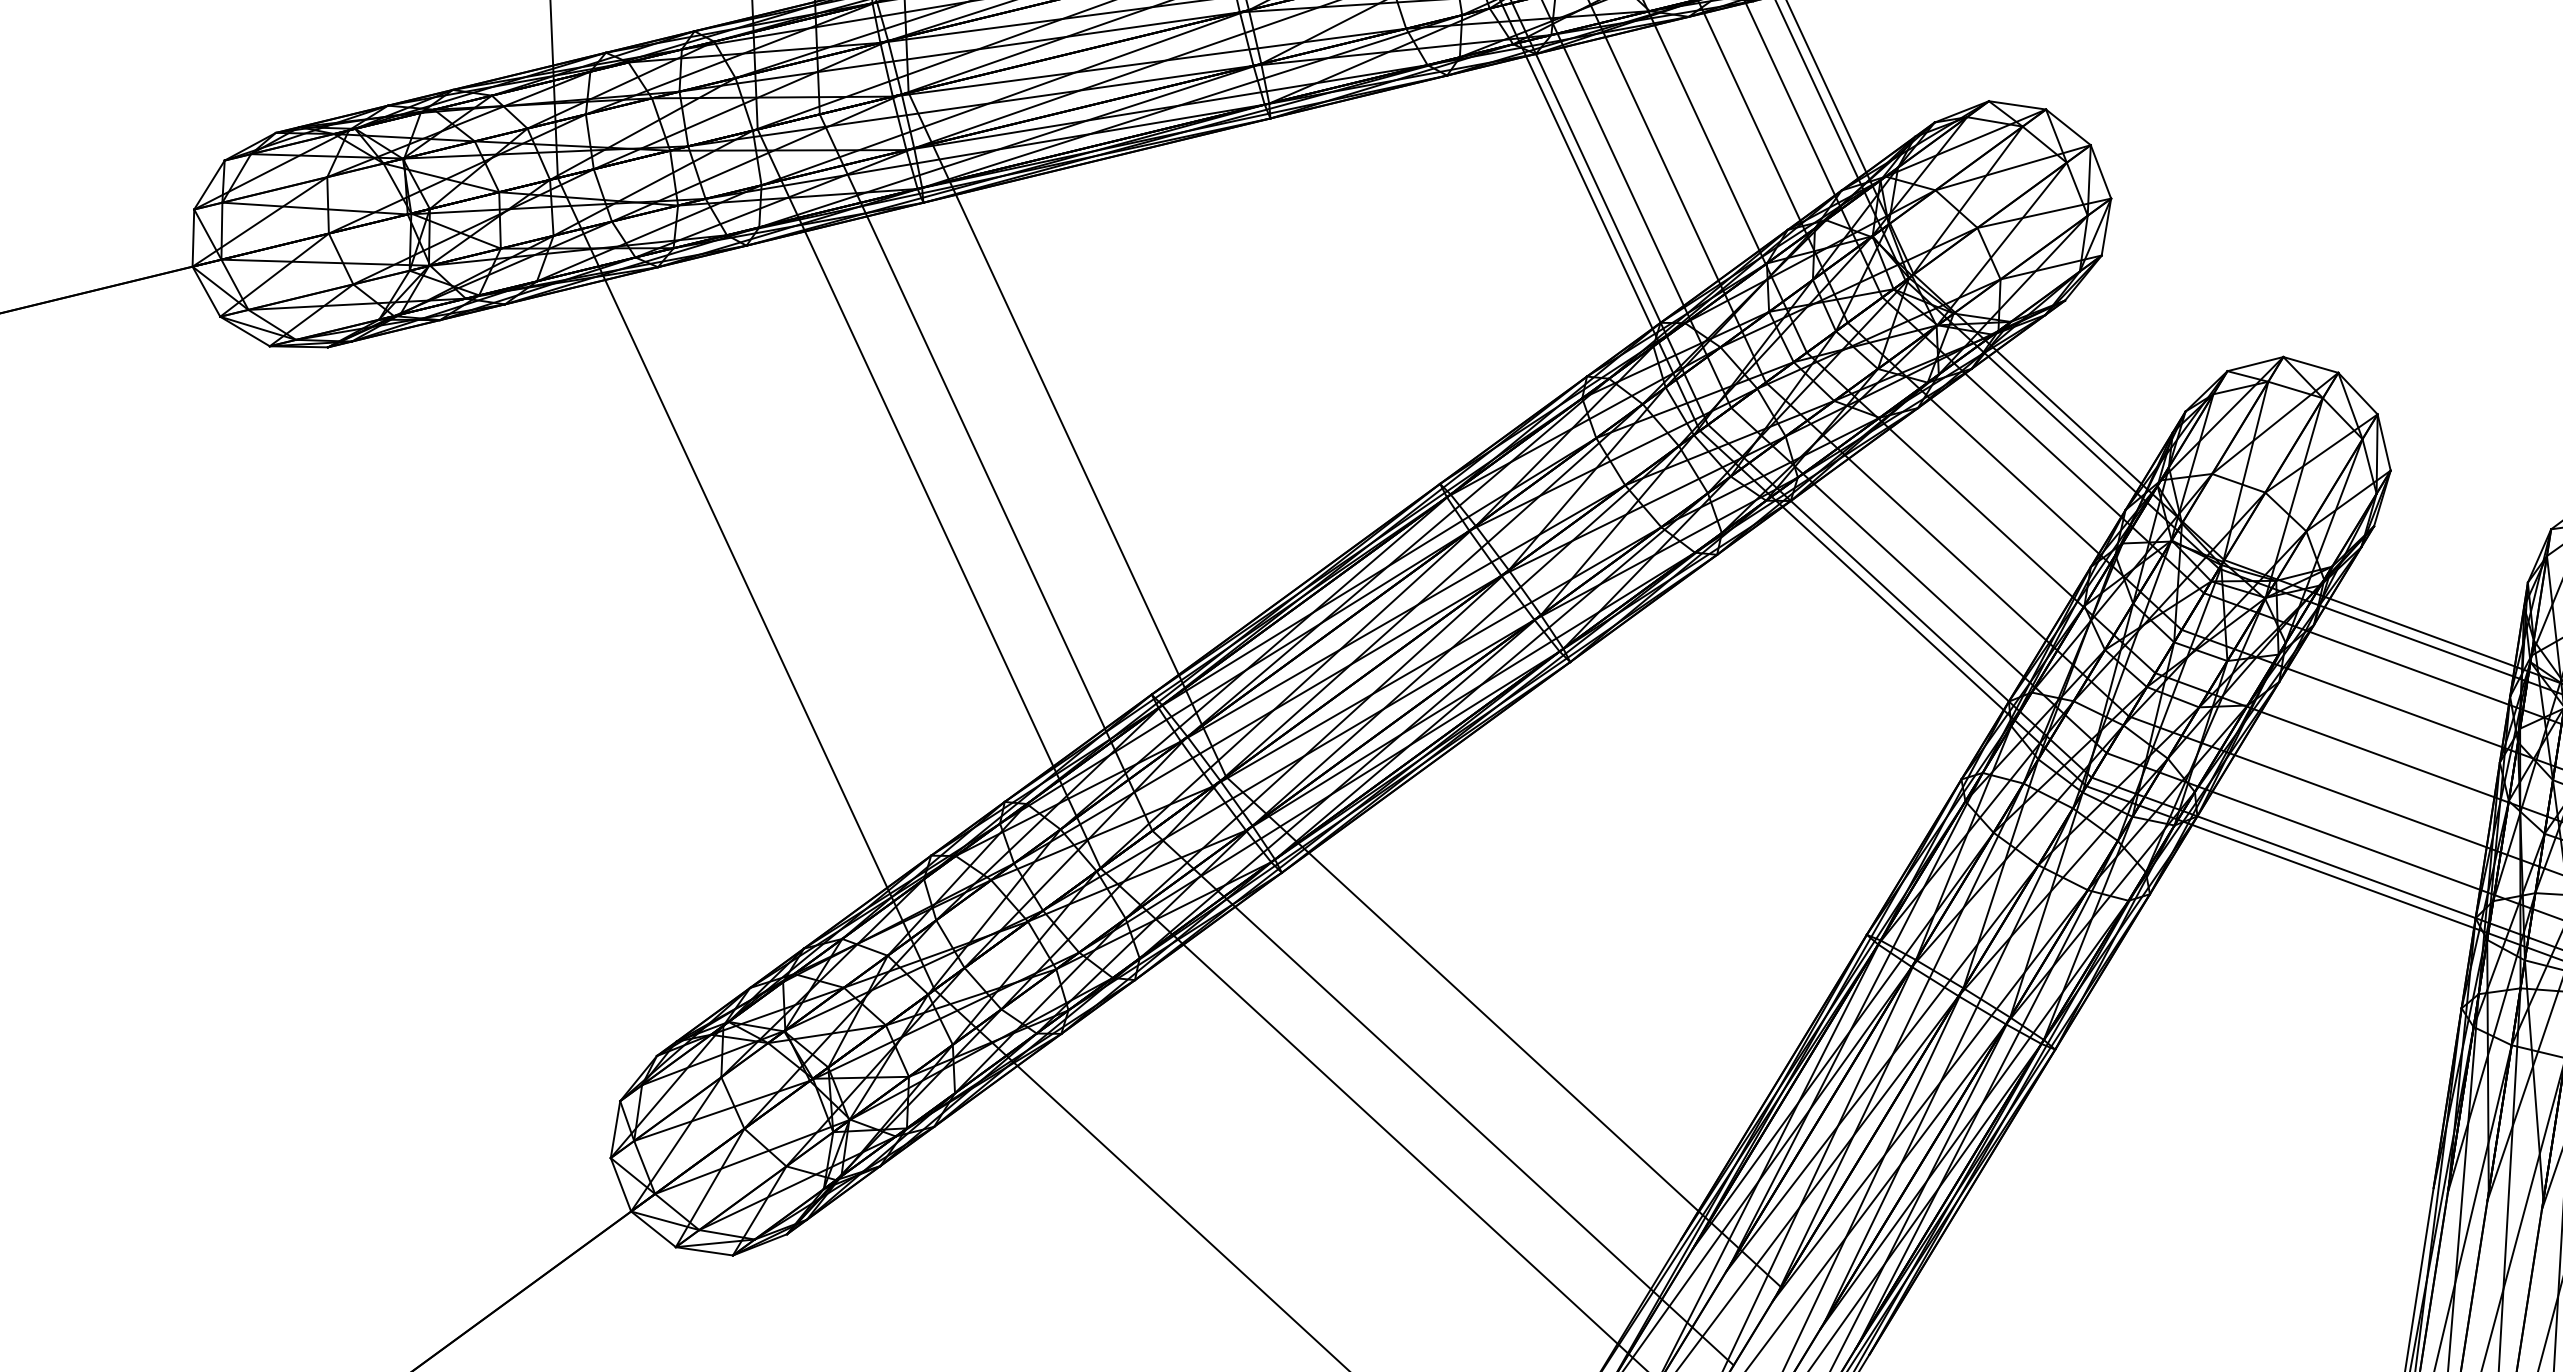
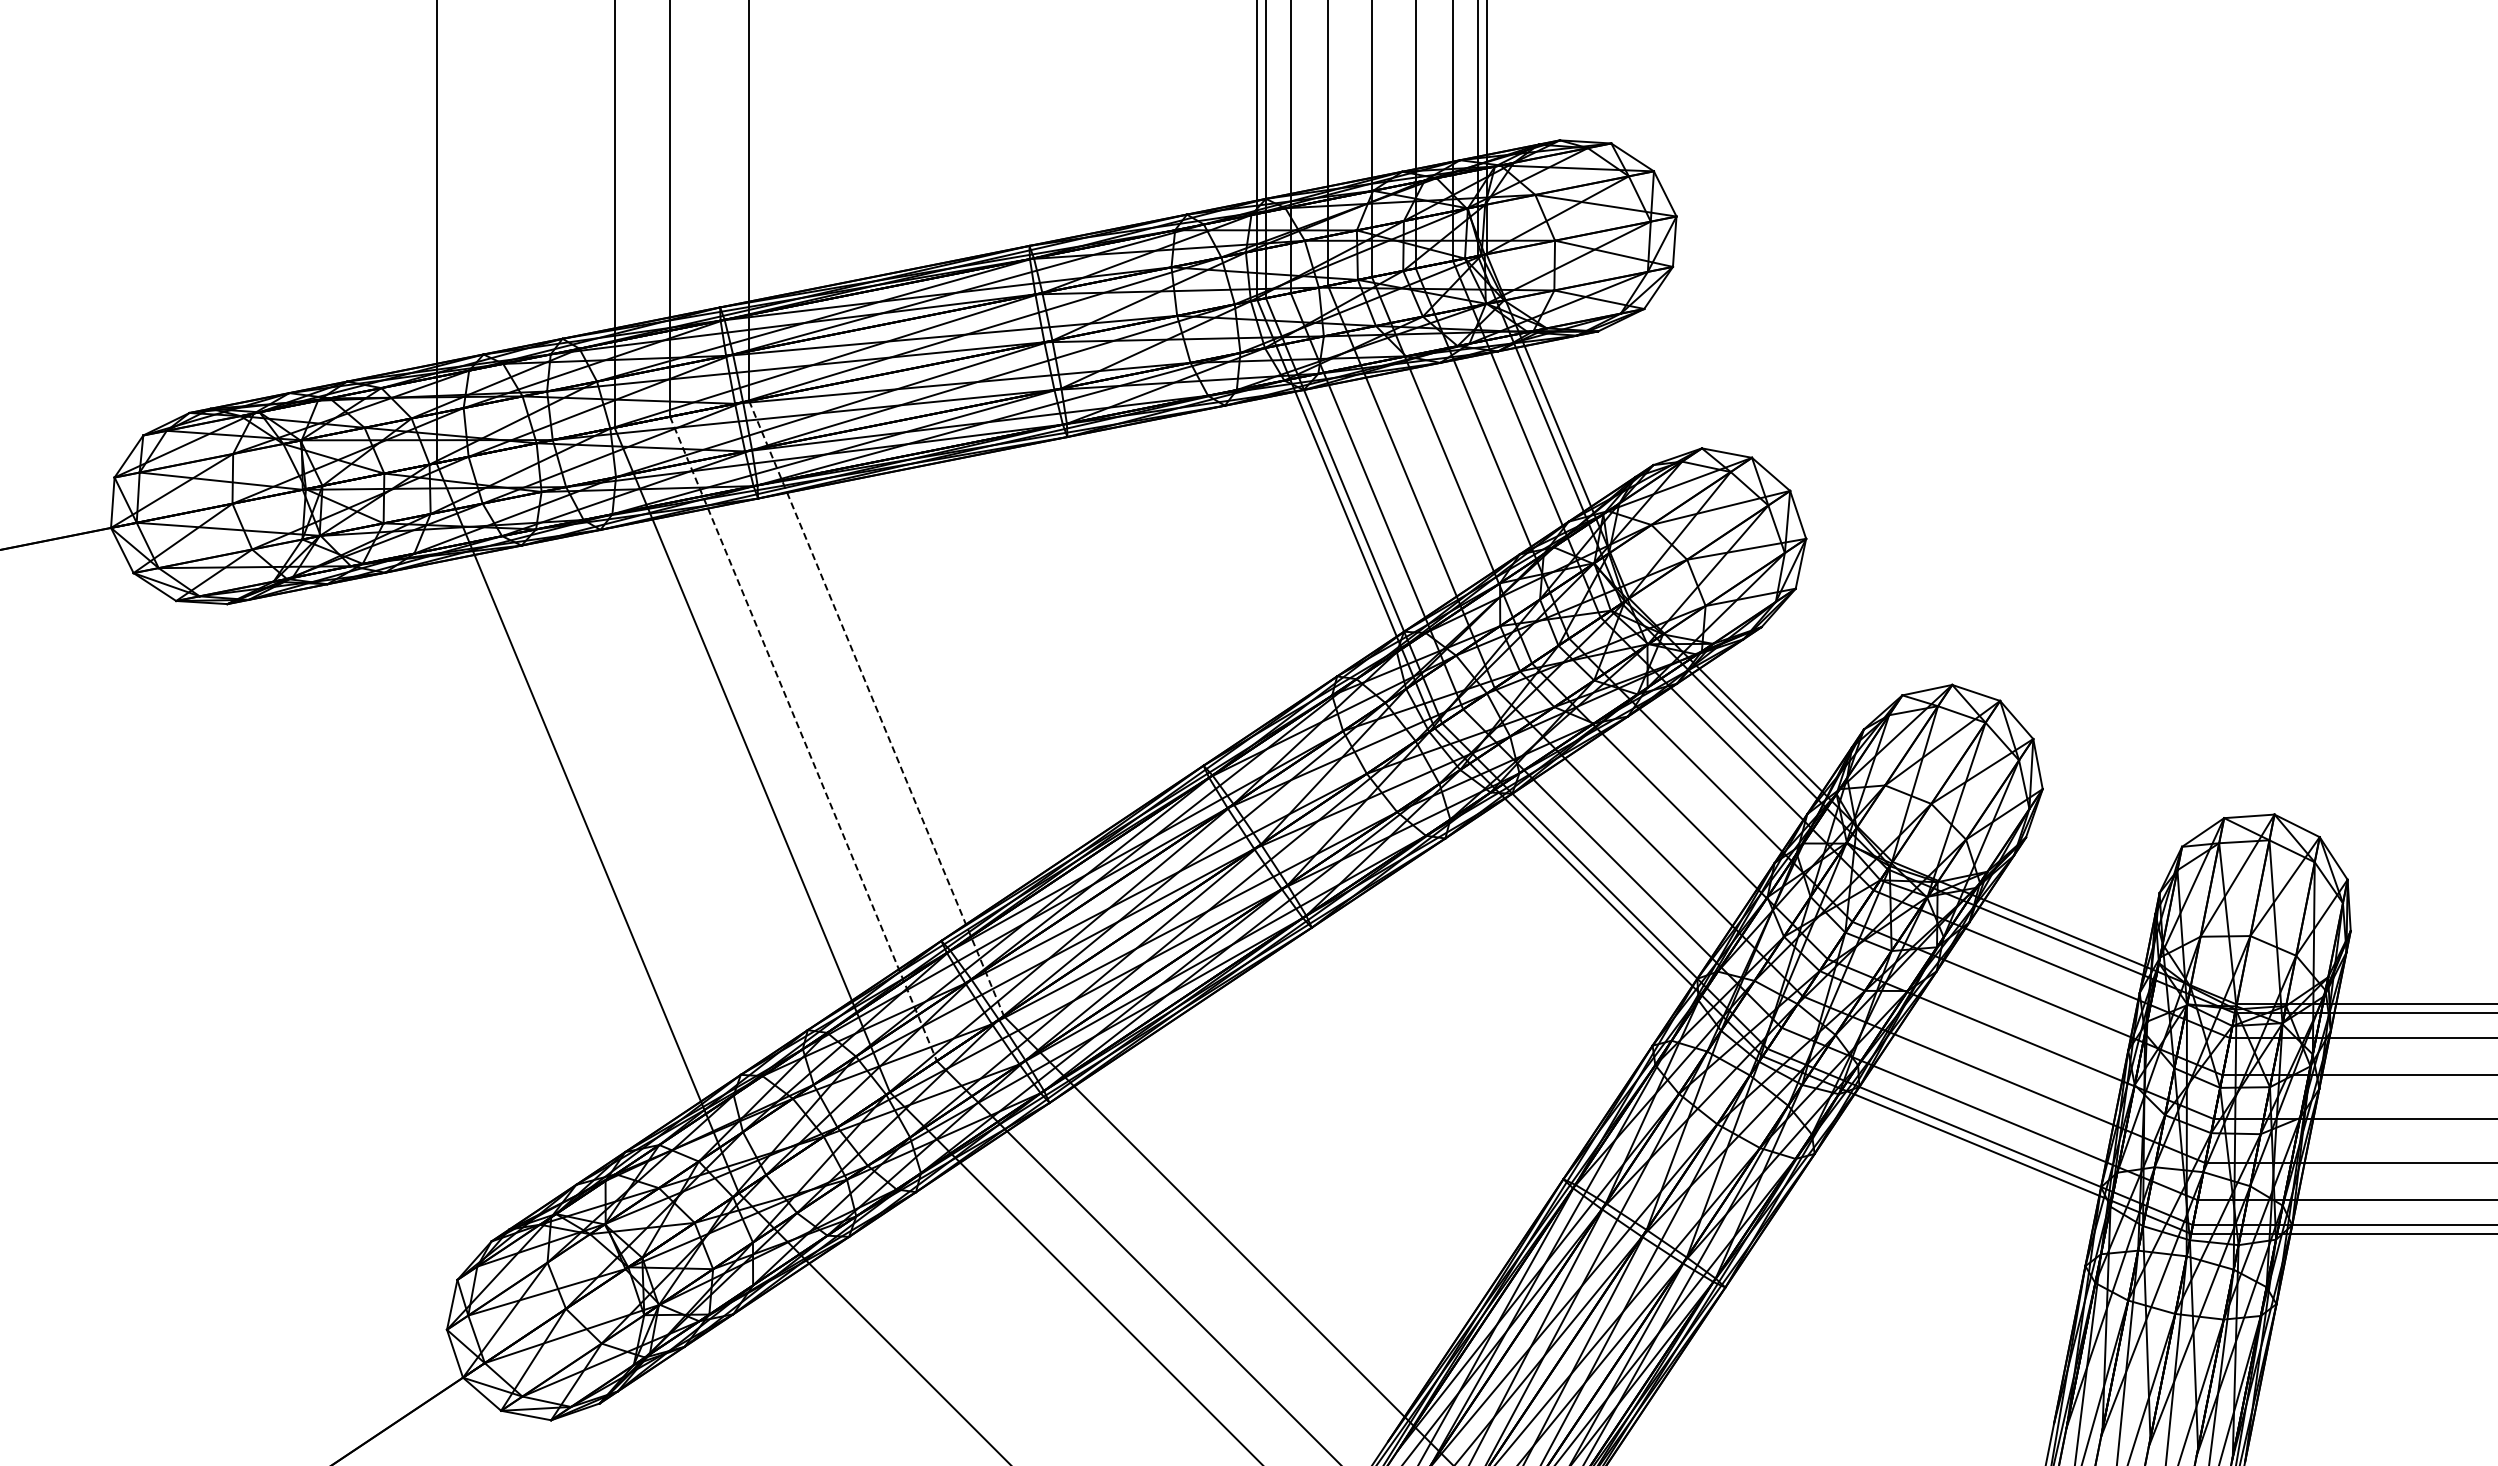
line: (1067, 434) -> (876, 708), solid -> dashed
line: (986, 472) -> (803, 738), solid -> dashed

